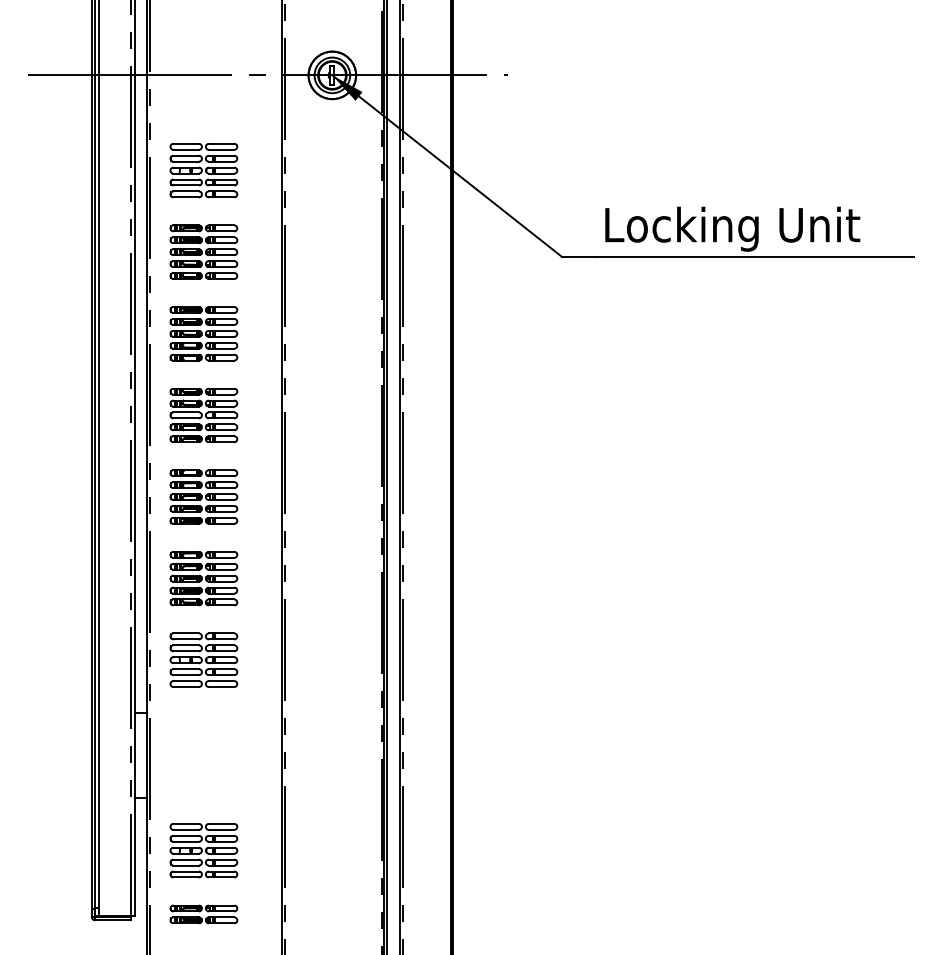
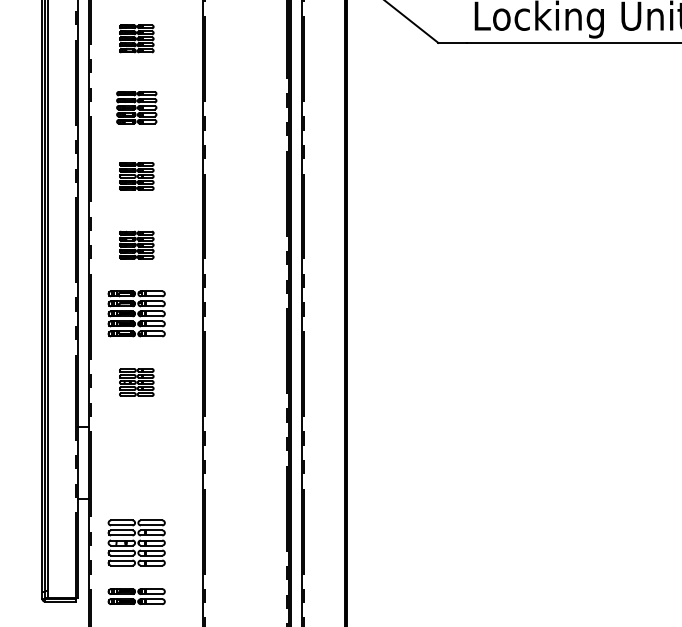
part: (203, 251) -> (136, 38), size x0.6
part: (203, 333) -> (136, 107), size x0.7
part: (203, 415) -> (136, 176), size x0.6
part: (203, 496) -> (136, 244), size x0.6
part: (203, 659) -> (136, 381), size x0.6

